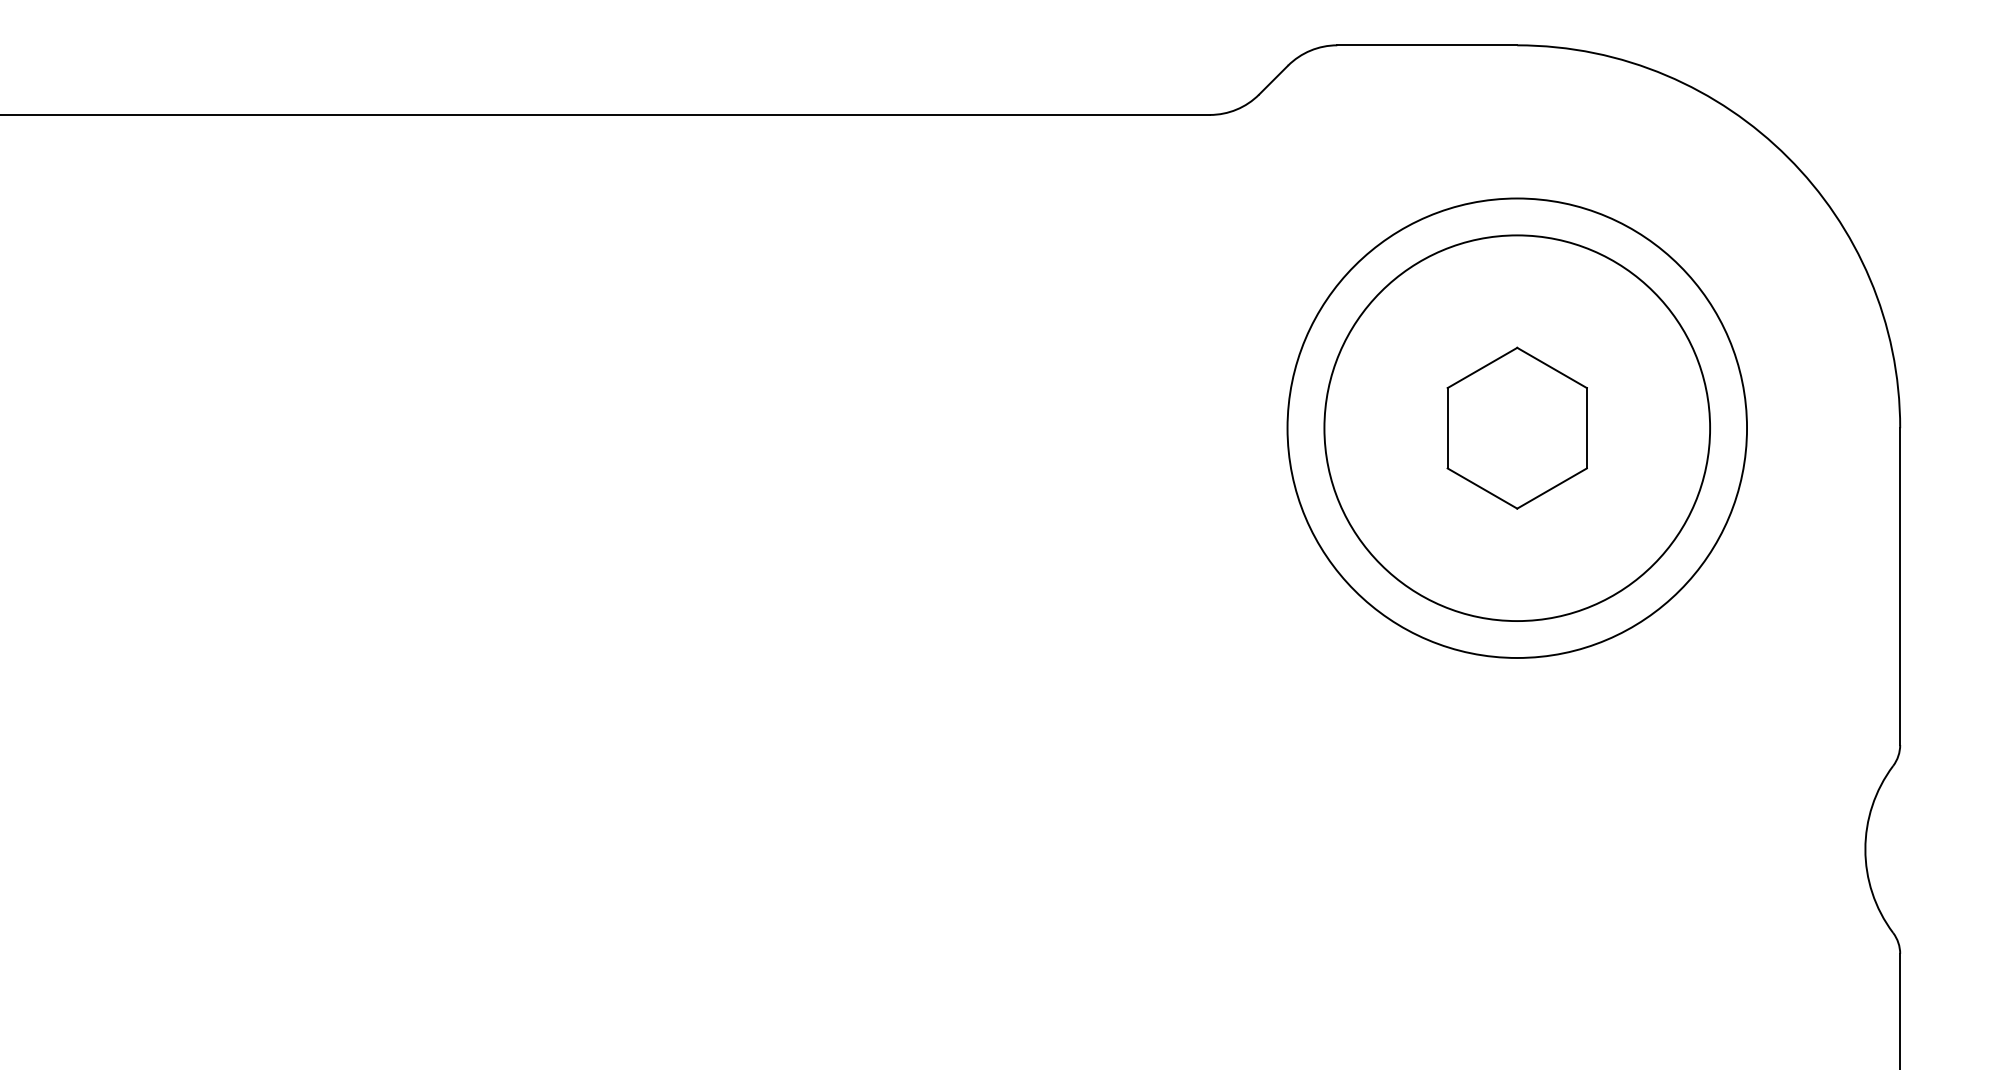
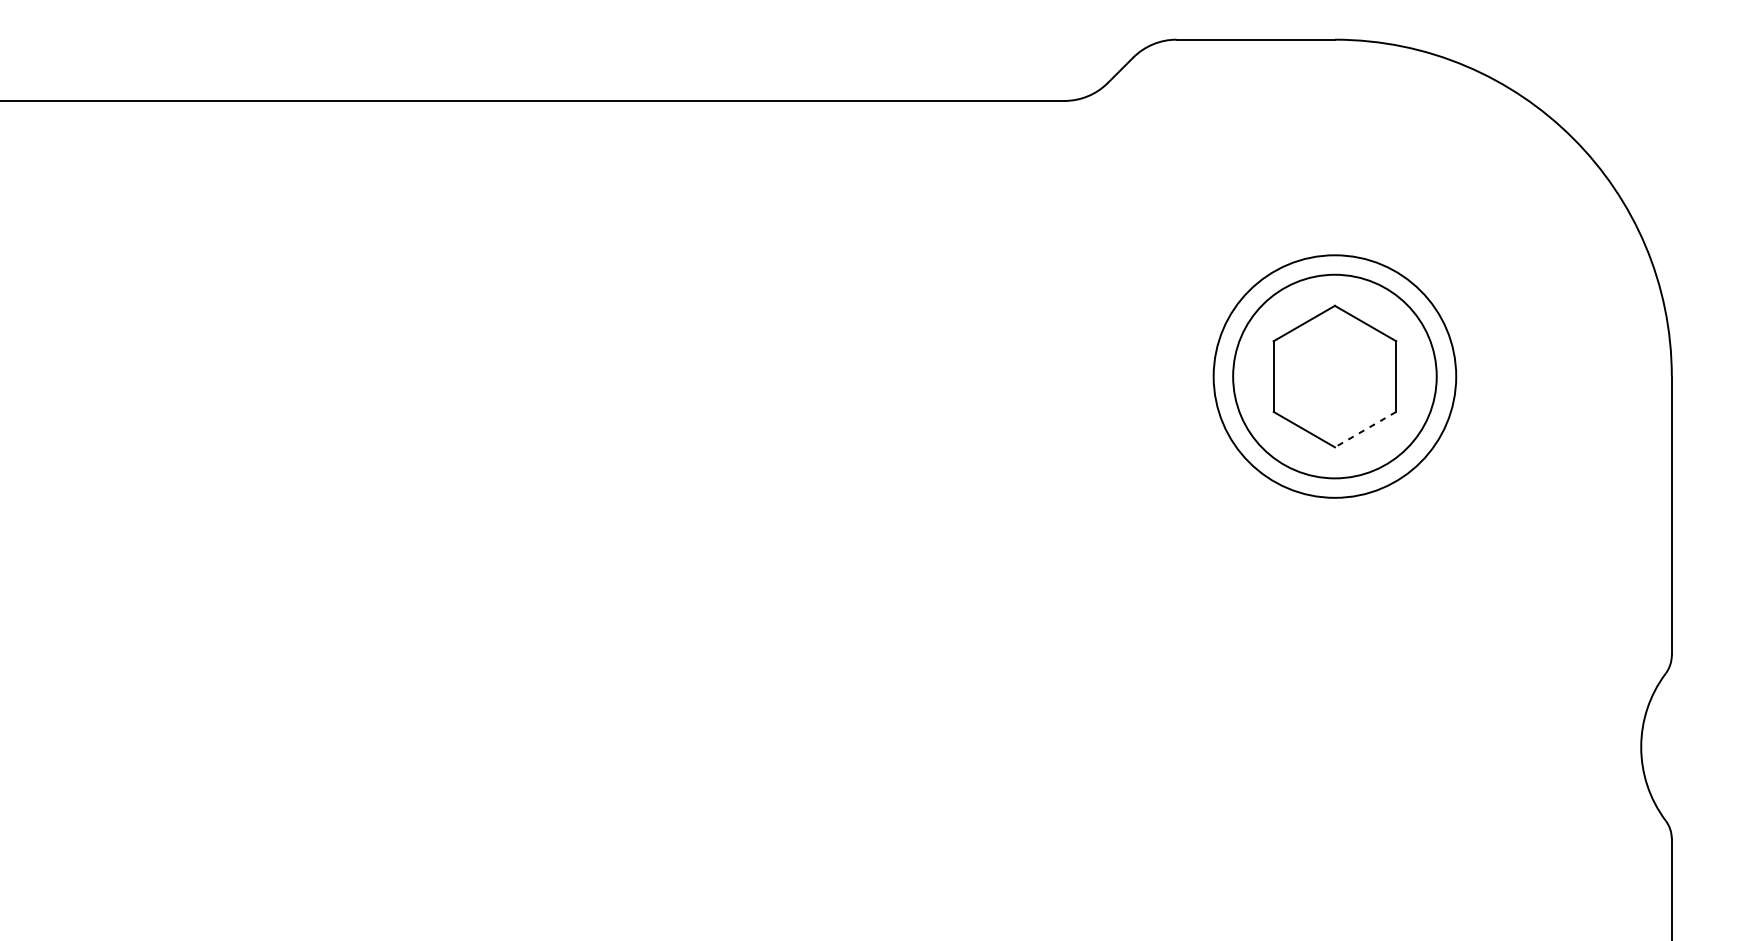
circle: (1517, 427) -> (1335, 375), size x0.6
circle: (1517, 428) -> (1335, 376), size x0.6
line: (1551, 488) -> (1365, 429), solid -> dashed

